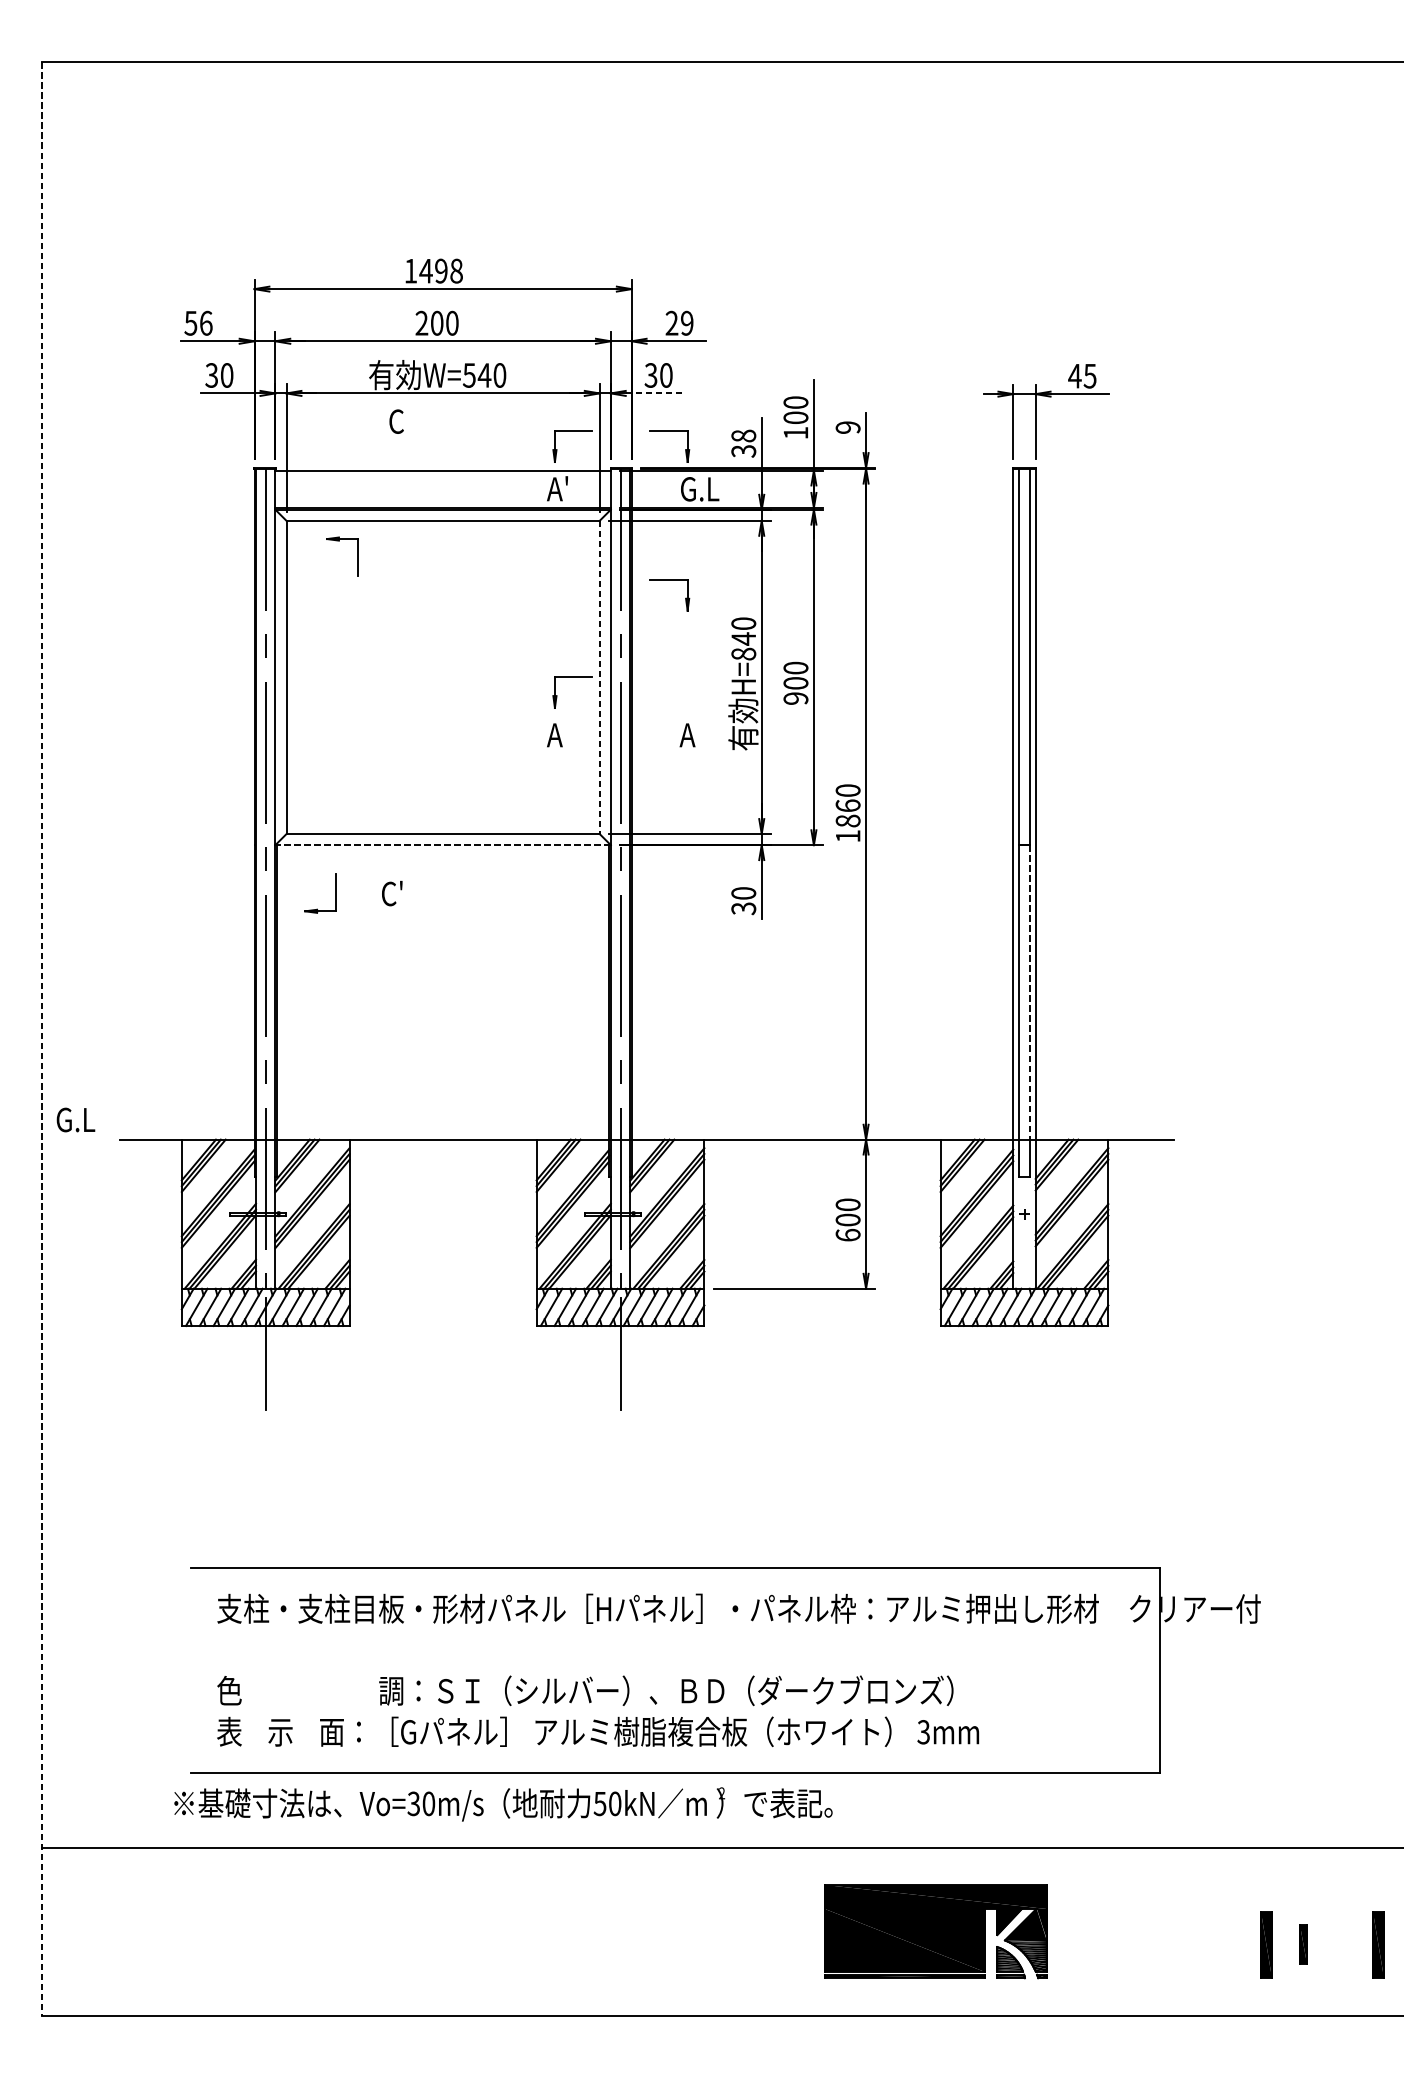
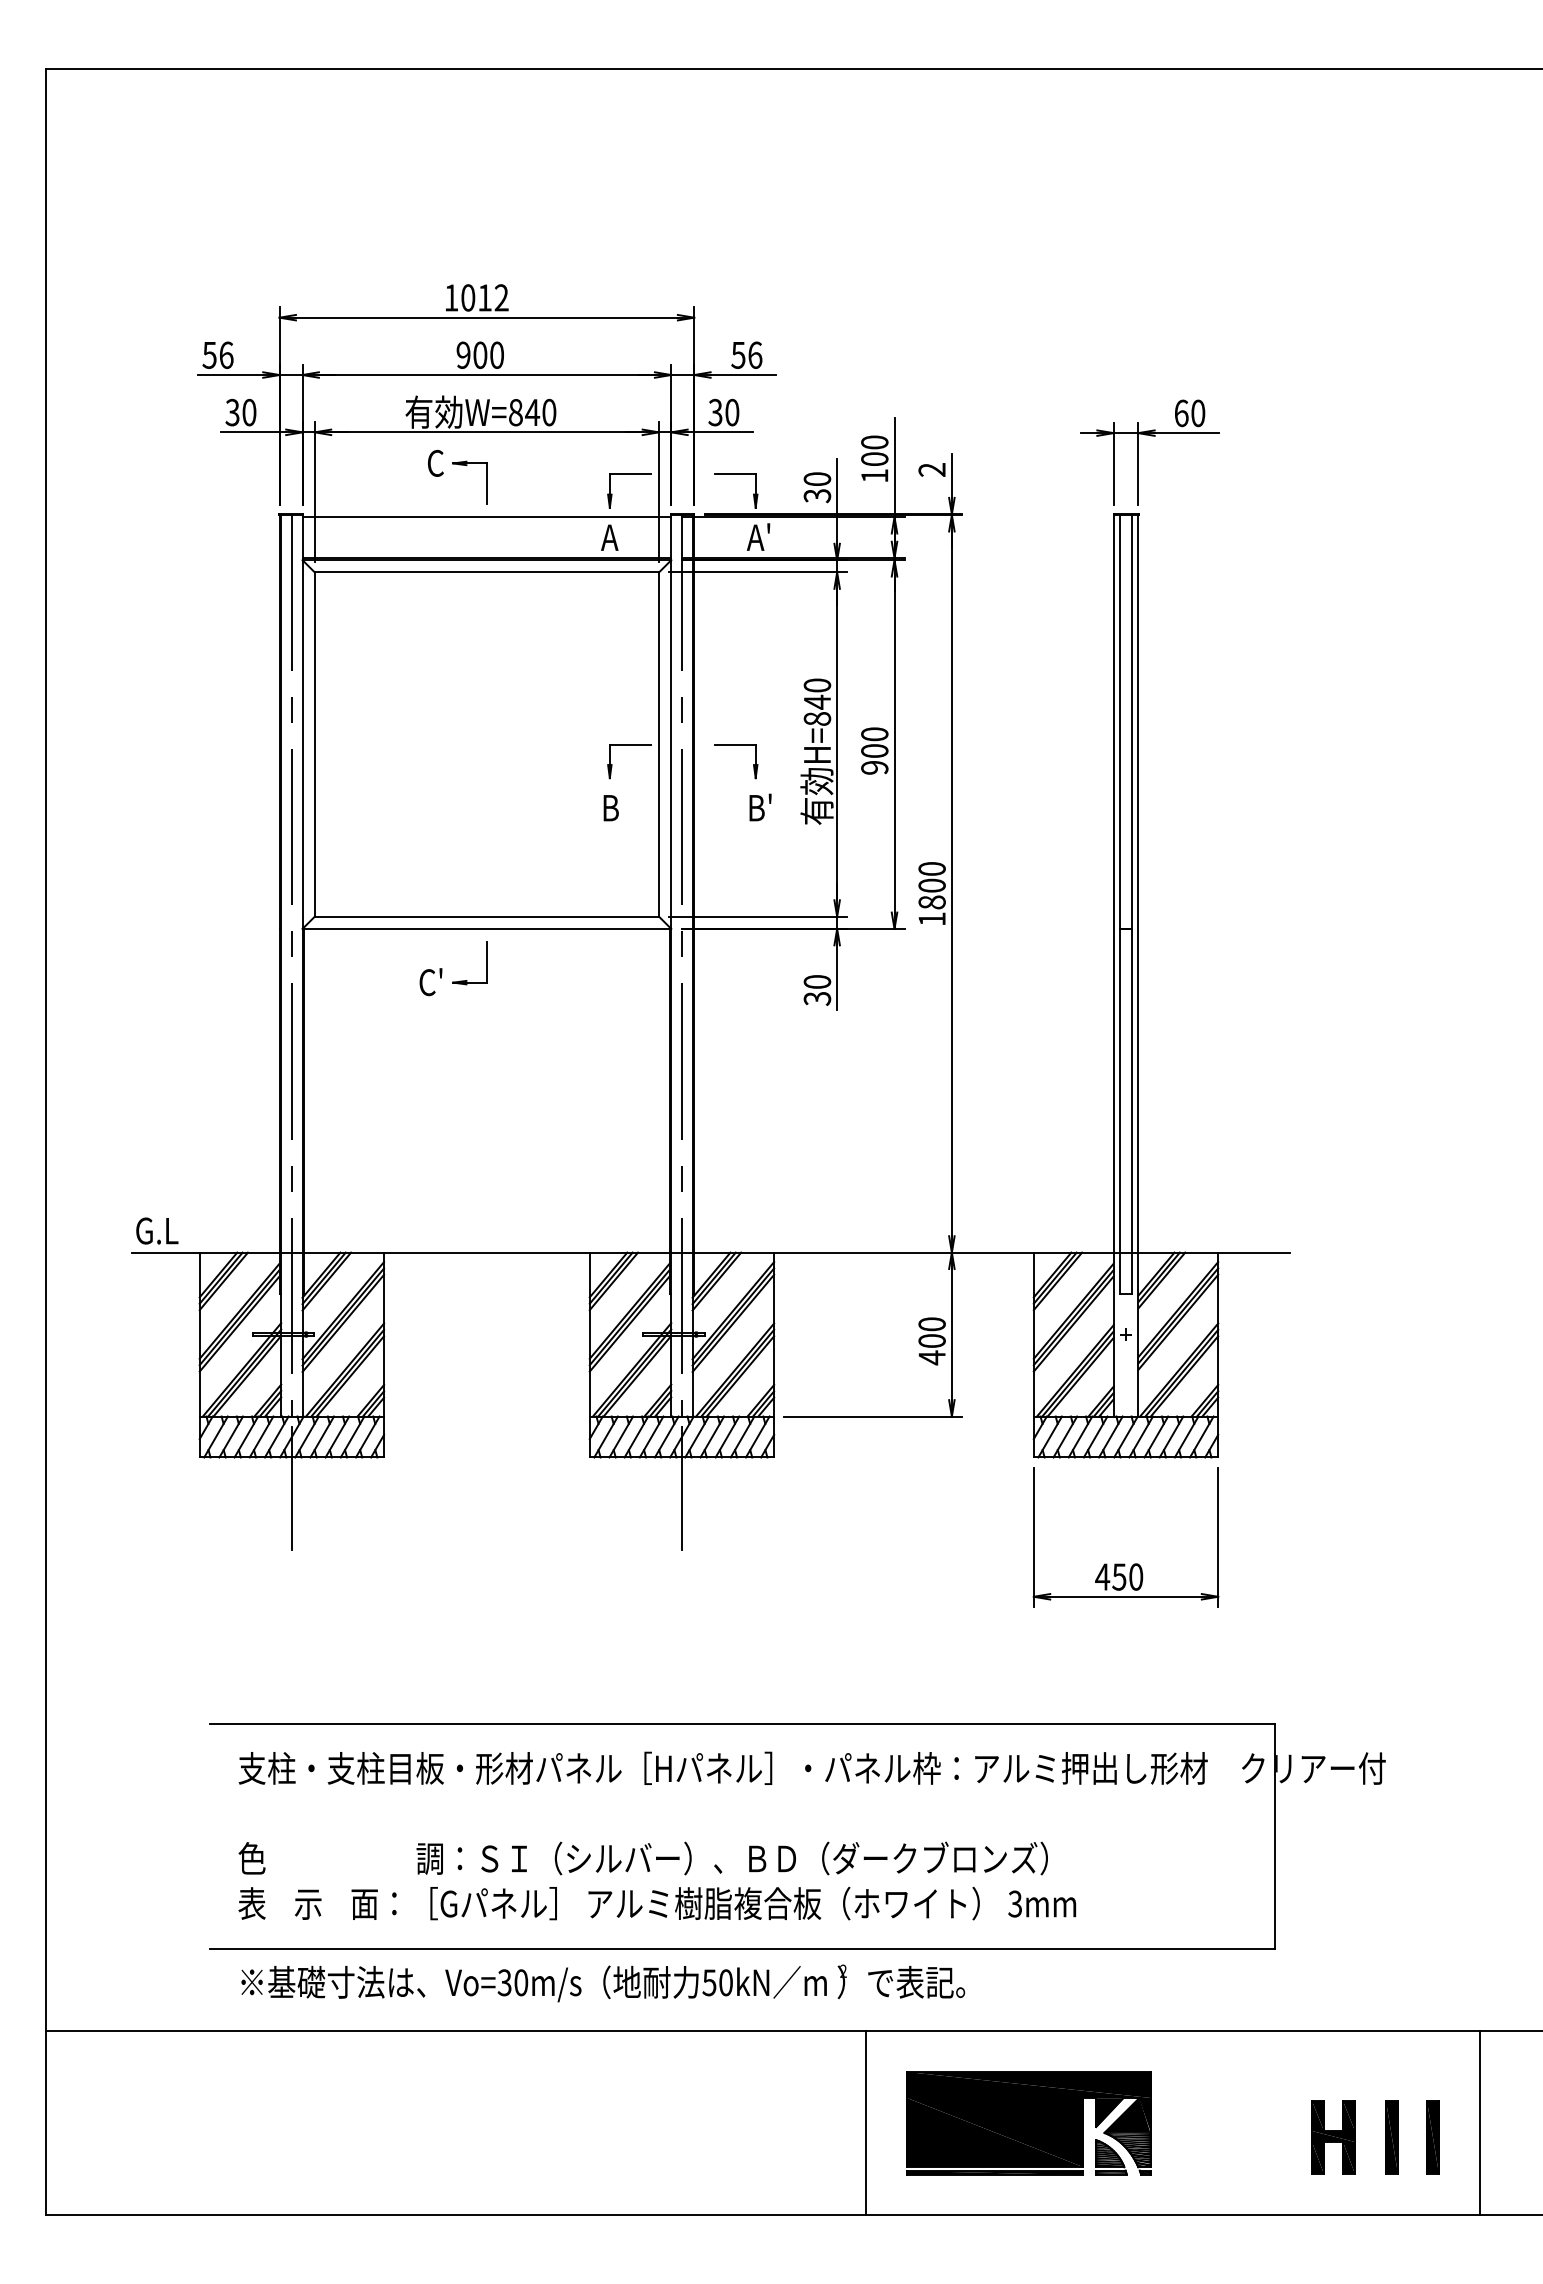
text: (440, 270) -> (484, 297), 1498 -> 1012
text: (679, 322) -> (746, 354), 29 -> 56
text: (421, 323) -> (463, 355), 200 -> 900
text: (469, 375) -> (515, 412), W=540 -> W=840
text: (1082, 376) -> (1189, 413), 45 -> 60
line: (655, 393) -> (720, 432), dashed -> solid
text: (847, 427) -> (931, 469), 9 -> 2
text: (743, 436) -> (817, 479), 38 -> 30
text: (566, 480) -> (622, 528), A' -> A
text: (699, 489) -> (768, 537), G.L -> A'
part: (339, 541) -> (466, 466), moved
part: (670, 580) -> (736, 745), moved
line: (600, 678) -> (659, 745), dashed -> solid
text: (691, 734) -> (759, 807), A -> B'
text: (554, 735) -> (609, 808), A -> B
text: (847, 805) -> (931, 885), 1860 -> 1800
line: (442, 844) -> (486, 928), dashed -> solid
part: (335, 893) -> (486, 963), moved
line: (1029, 992) -> (1131, 1090), dashed -> solid
line: (42, 1039) -> (46, 1142), dashed -> solid
text: (76, 1119) -> (157, 1230), moved
text: (847, 1235) -> (931, 1357), 600 -> 400
part: (1023, 1422) -> (1124, 1563), added
text: (503, 1804) -> (603, 1983), moved
line: (787, 1931) -> (865, 2123), added
line: (1346, 1931) -> (1480, 2123), added
part: (1213, 1944) -> (1333, 2137), added
part: (1303, 1944) -> (1432, 2137), size x1.67
part: (1377, 1944) -> (1514, 2137), removed

